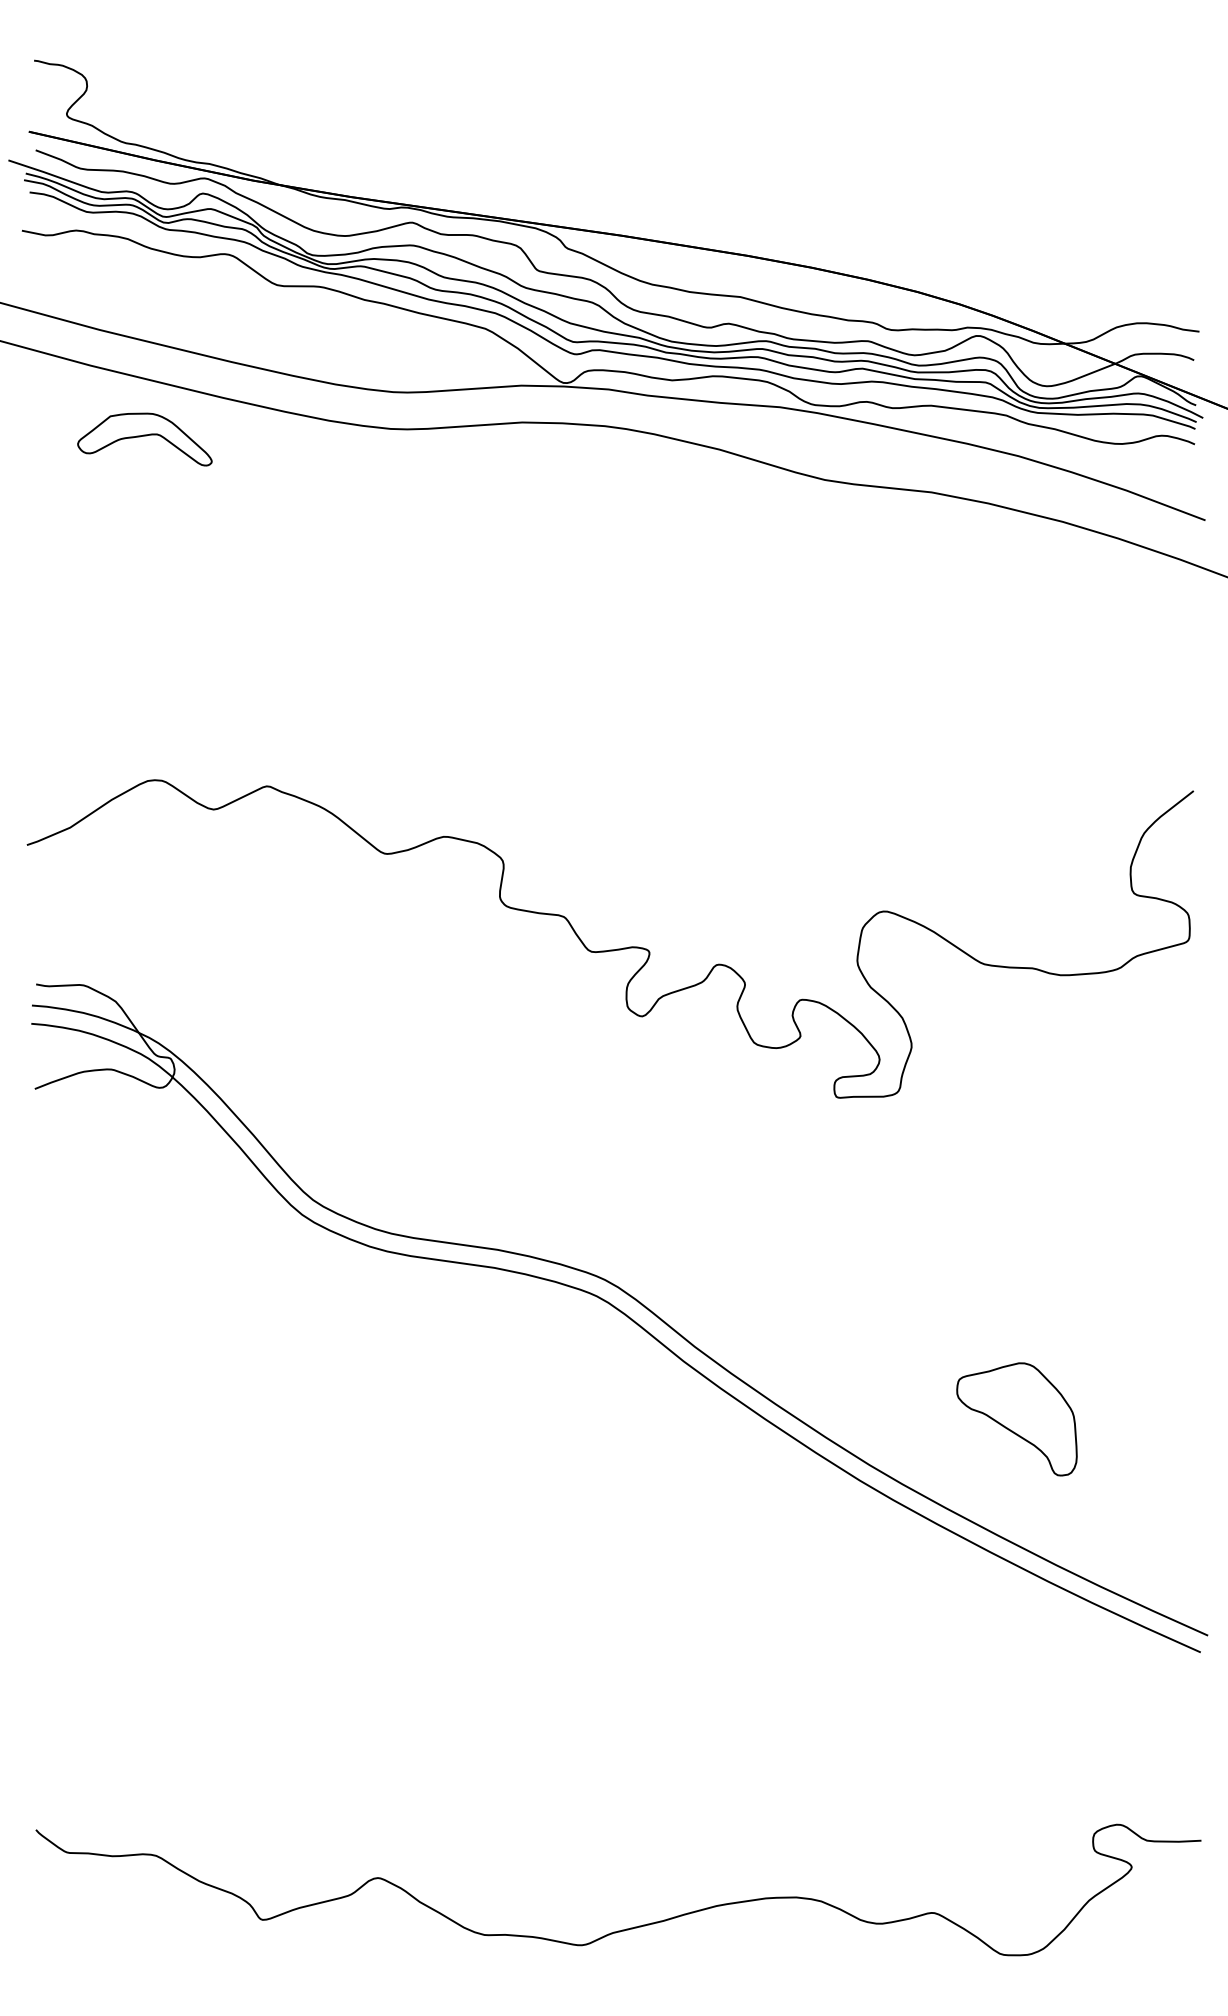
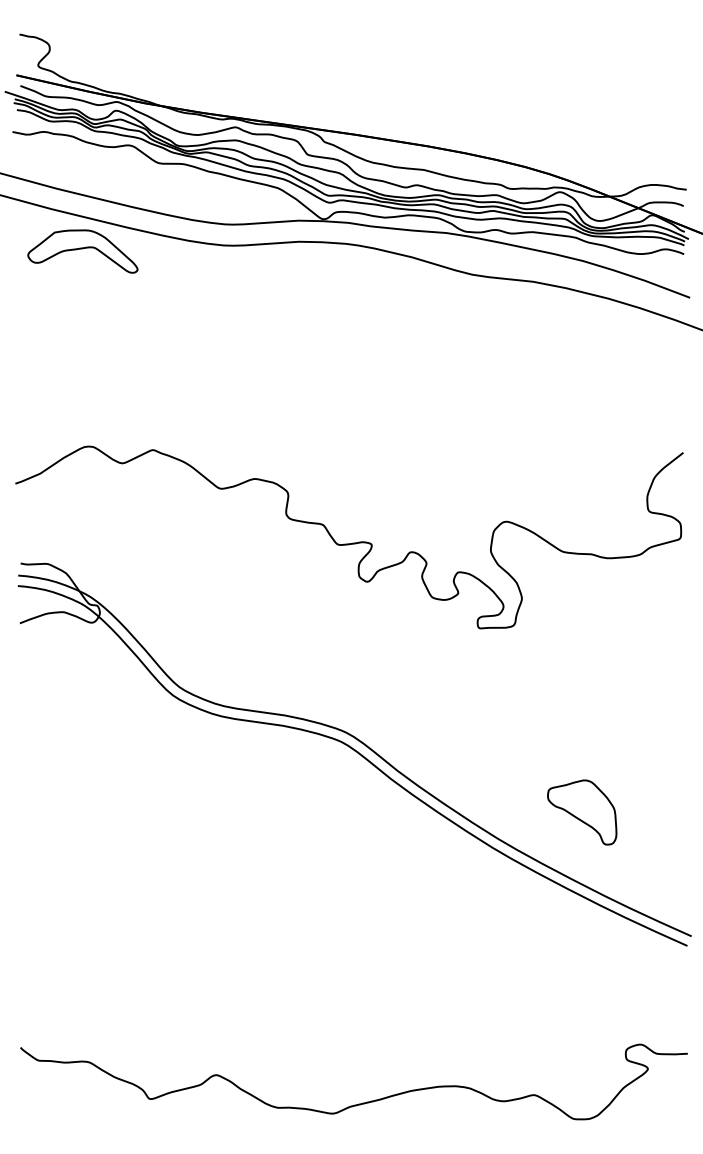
part: (144, 439) -> (82, 251), size x1.43

